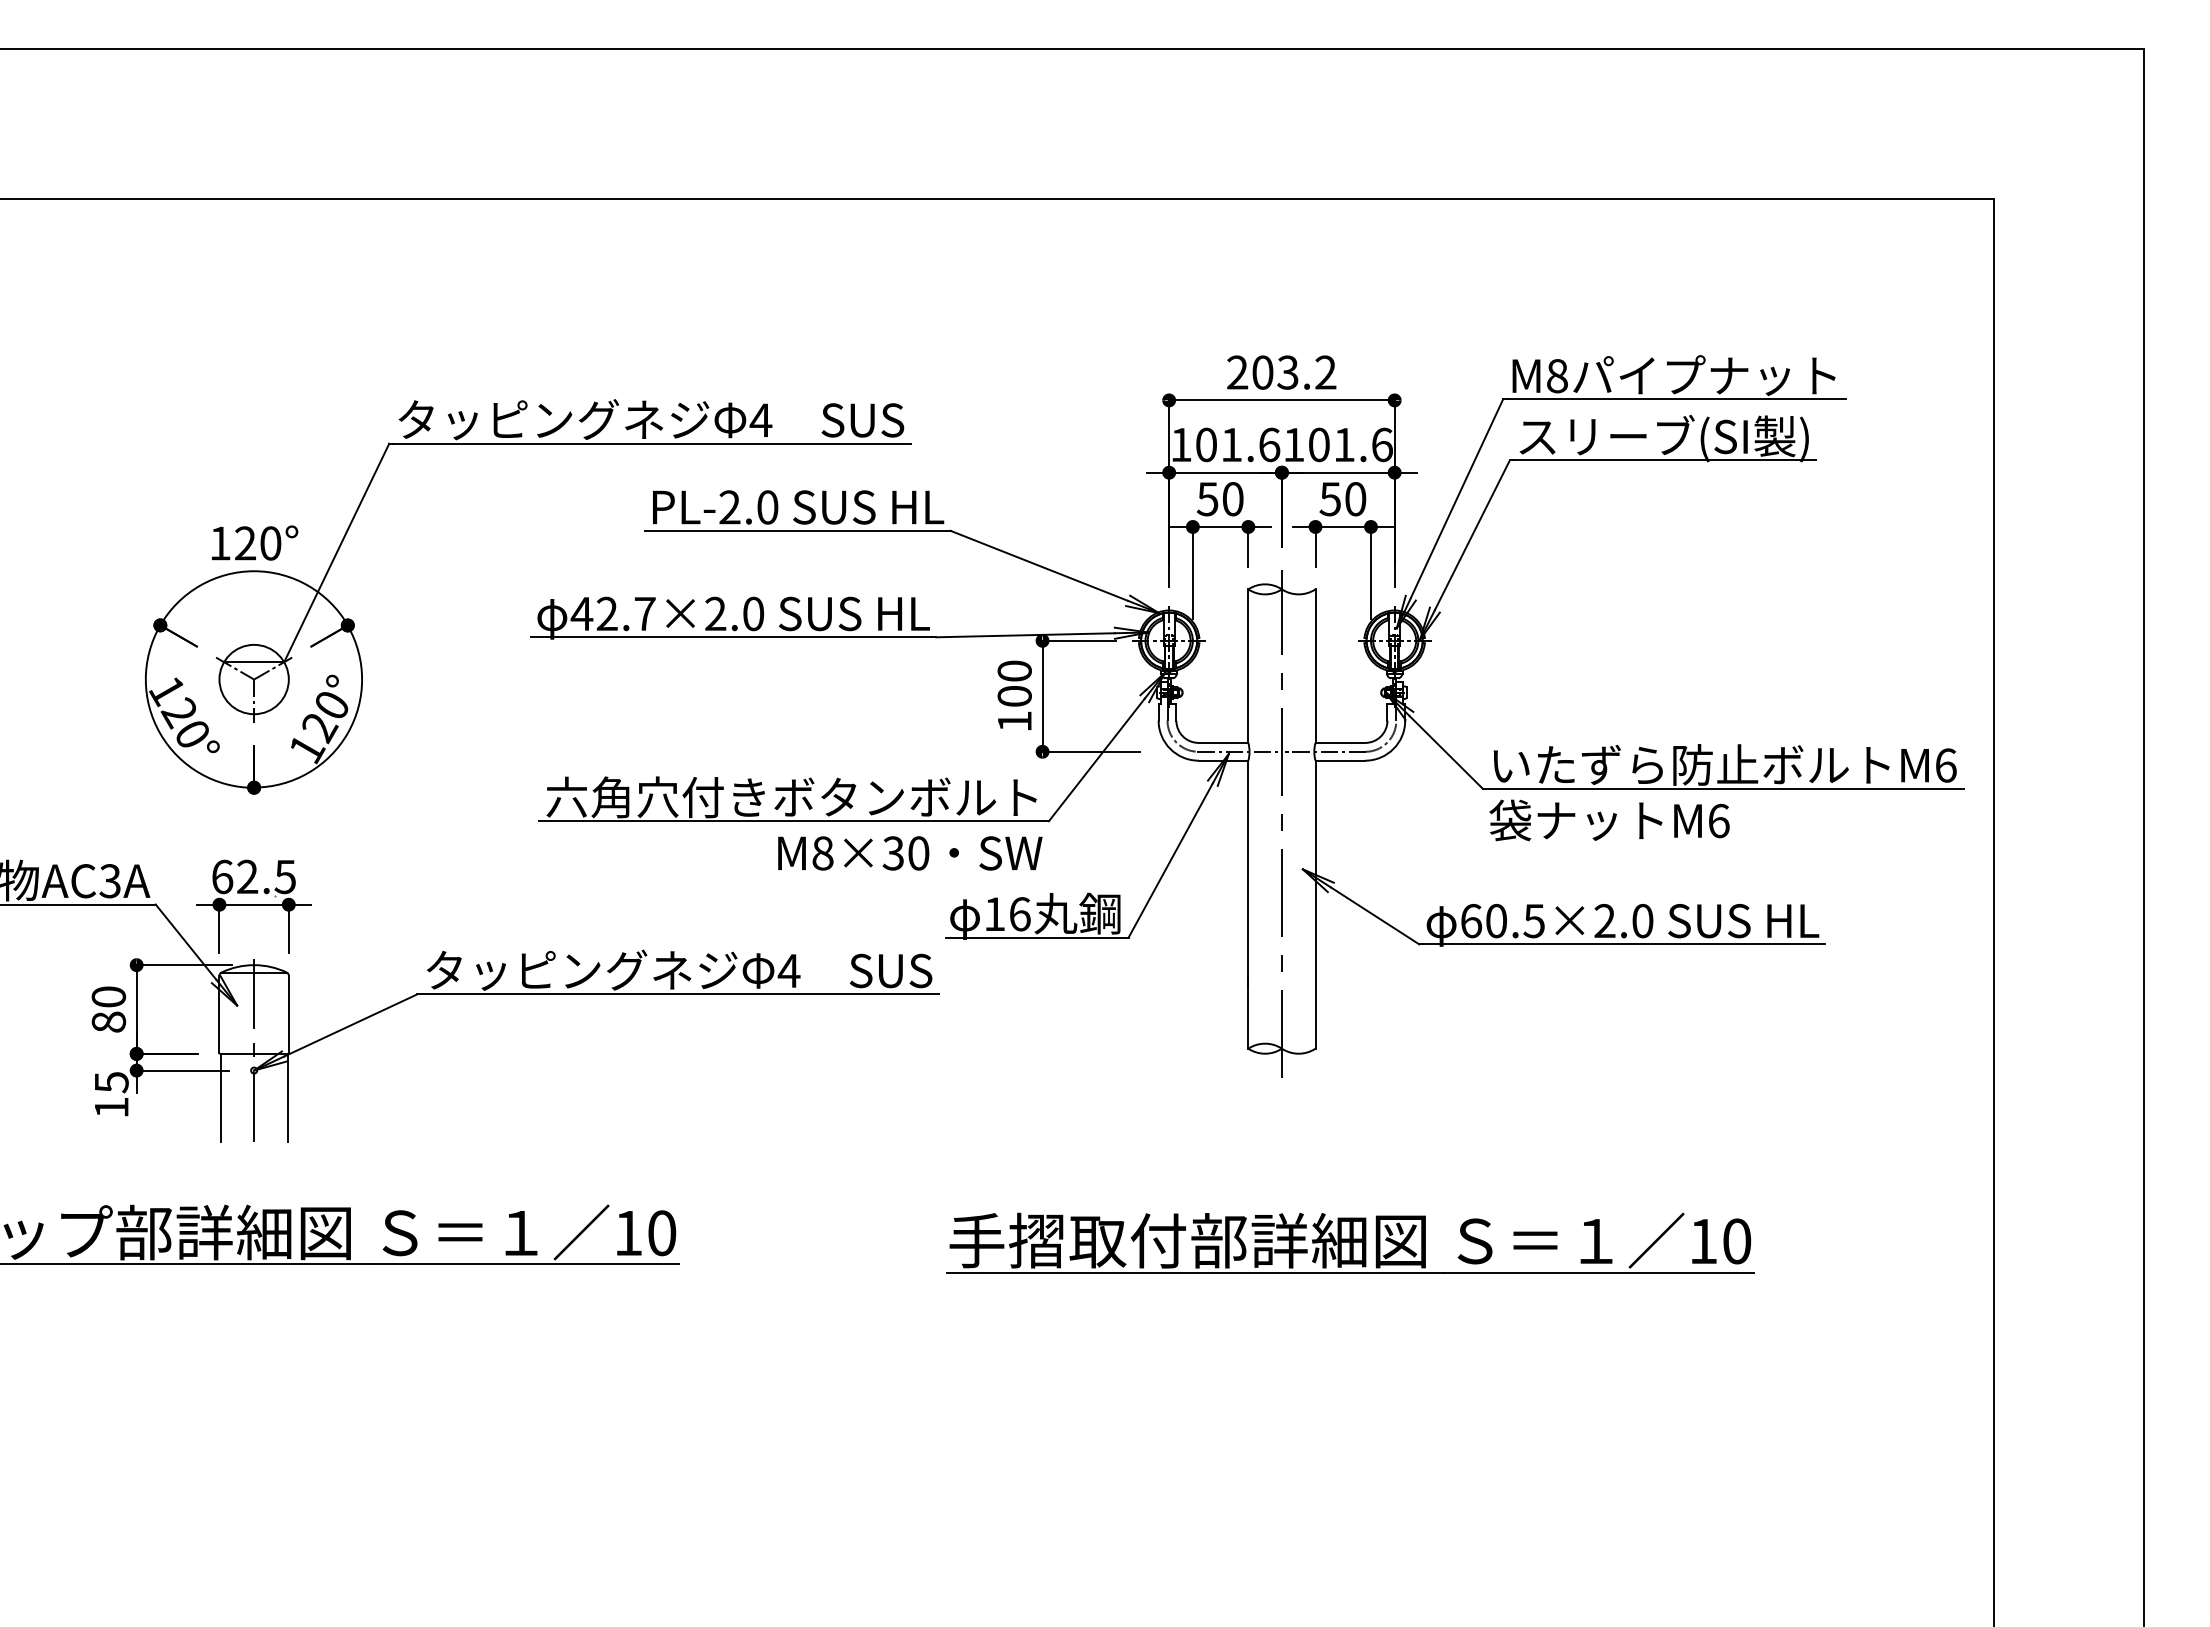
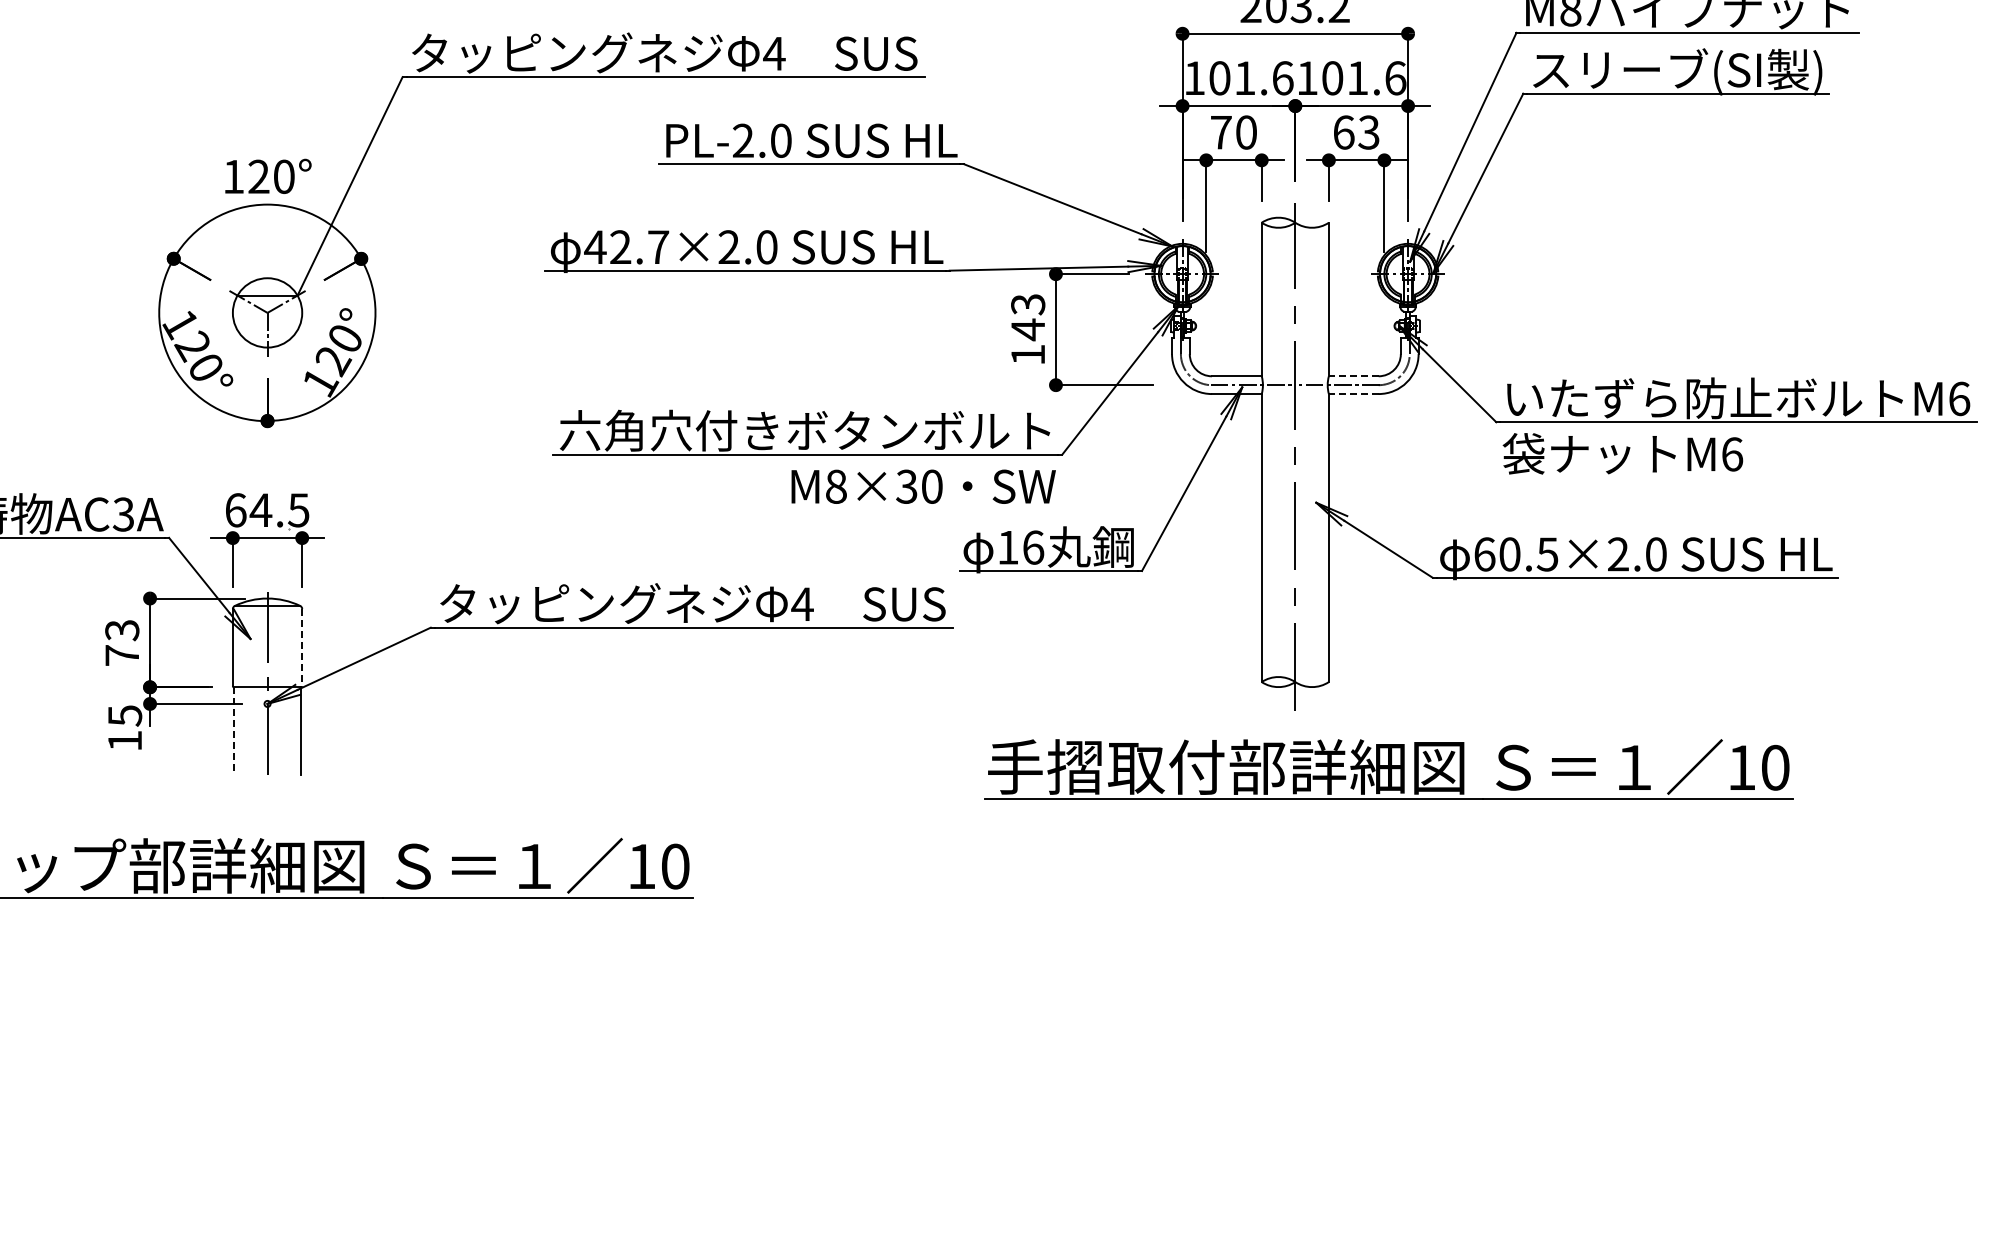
text: (1207, 499) -> (1220, 132), 50 -> 70
text: (1342, 499) -> (1355, 132), 50 -> 63
text: (1014, 683) -> (1027, 316), 100 -> 143
line: (1340, 742) -> (1353, 375), solid -> dashed
line: (1340, 760) -> (1353, 393), solid -> dashed
text: (247, 876) -> (260, 509), 62.5 -> 64.5
text: (108, 1009) -> (121, 642), 80 -> 73
line: (288, 1014) -> (301, 647), solid -> dashed
line: (220, 1098) -> (233, 731), solid -> dashed
part: (1350, 1242) -> (1388, 768), moved

